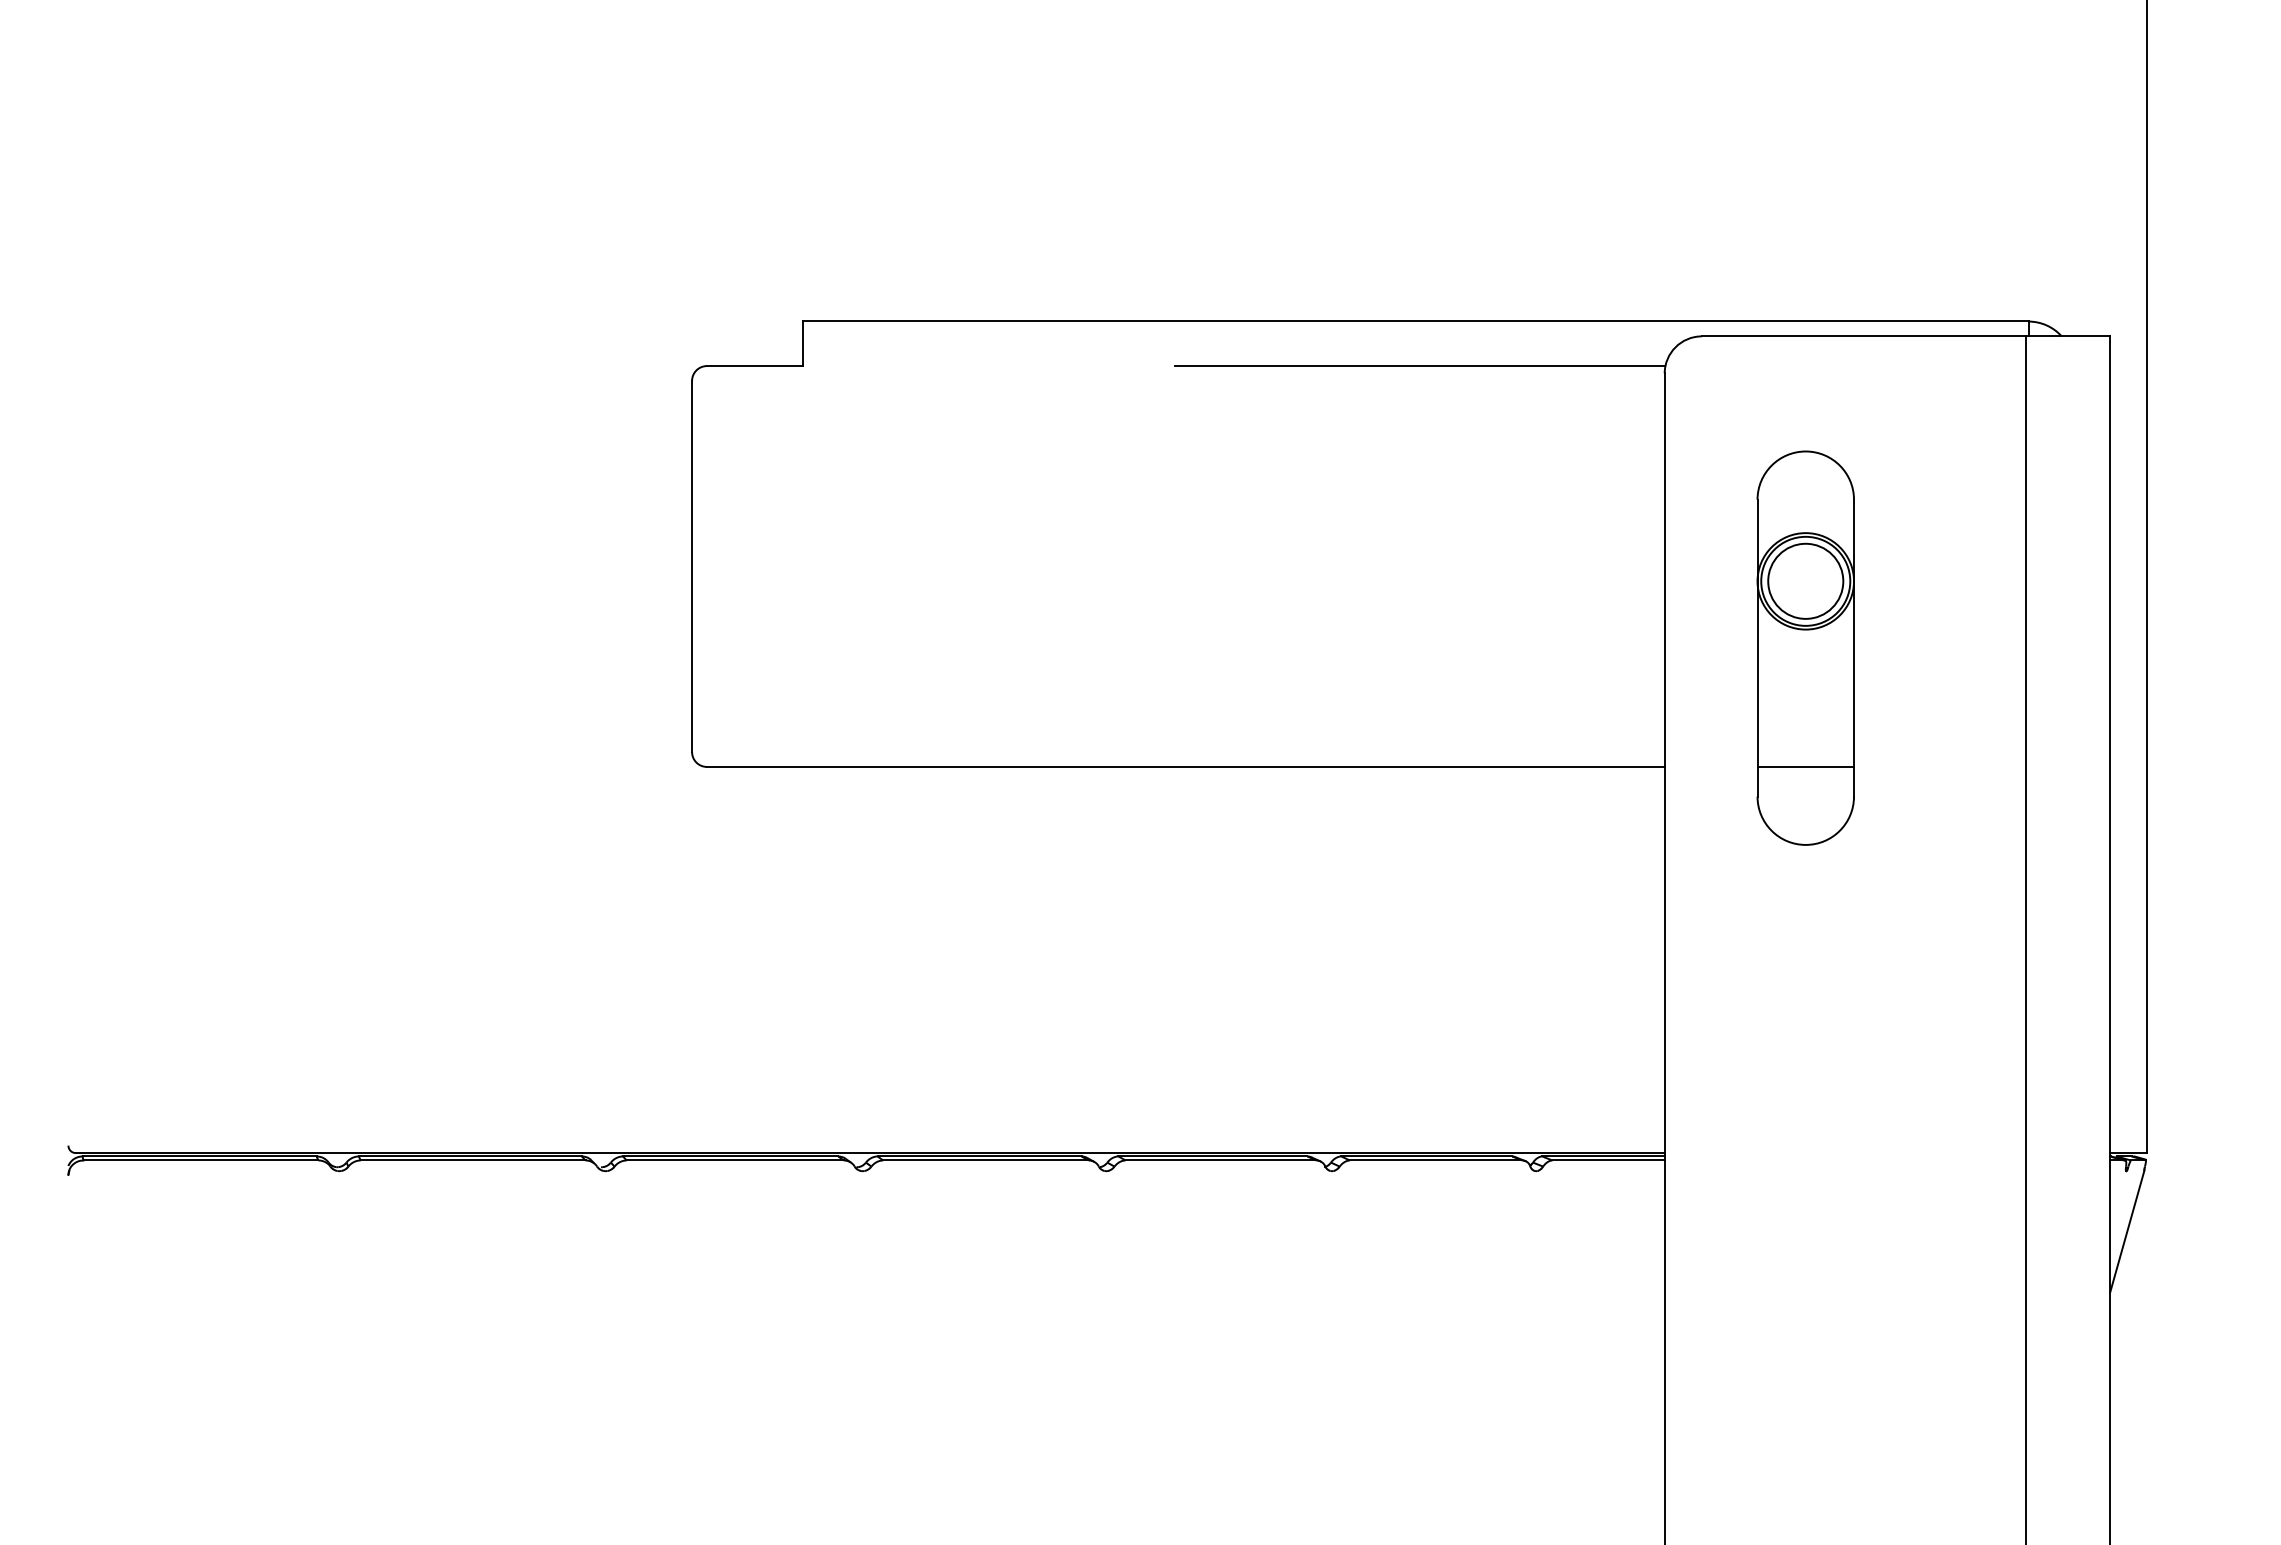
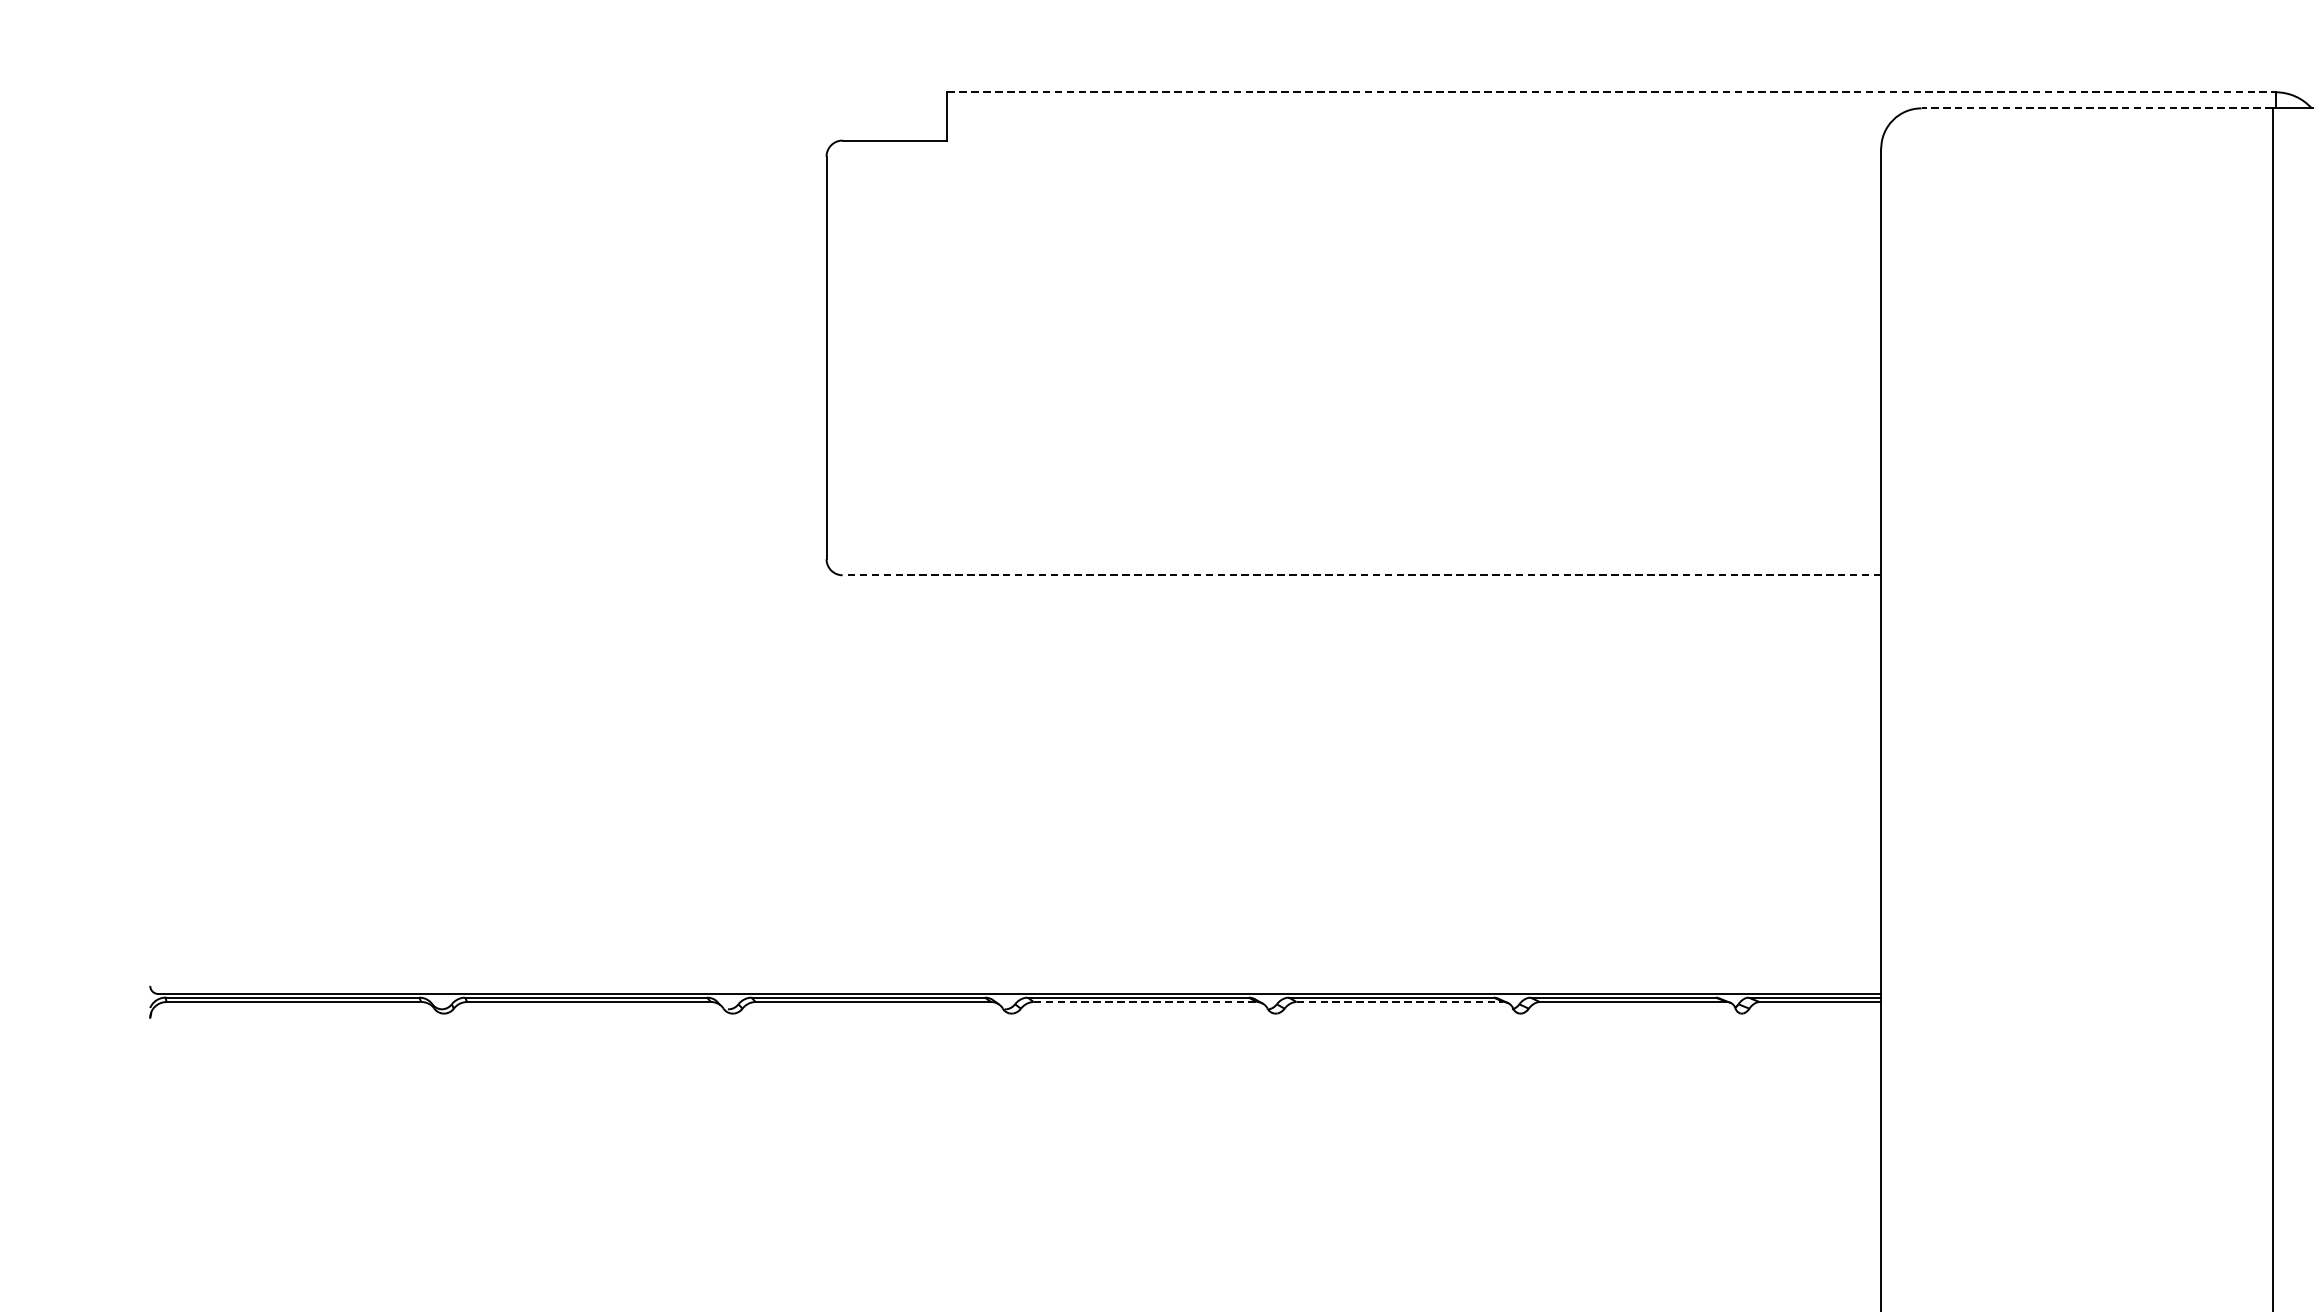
line: (1416, 321) -> (1612, 92), solid -> dashed
line: (1863, 336) -> (2096, 108), solid -> dashed
line: (1419, 366) -> (1615, 141), removed
part: (1805, 647) -> (2033, 445), removed
line: (1185, 766) -> (1361, 574), solid -> dashed
line: (985, 1160) -> (1144, 1002), solid -> dashed
line: (1221, 1160) -> (1400, 1002), solid -> dashed

